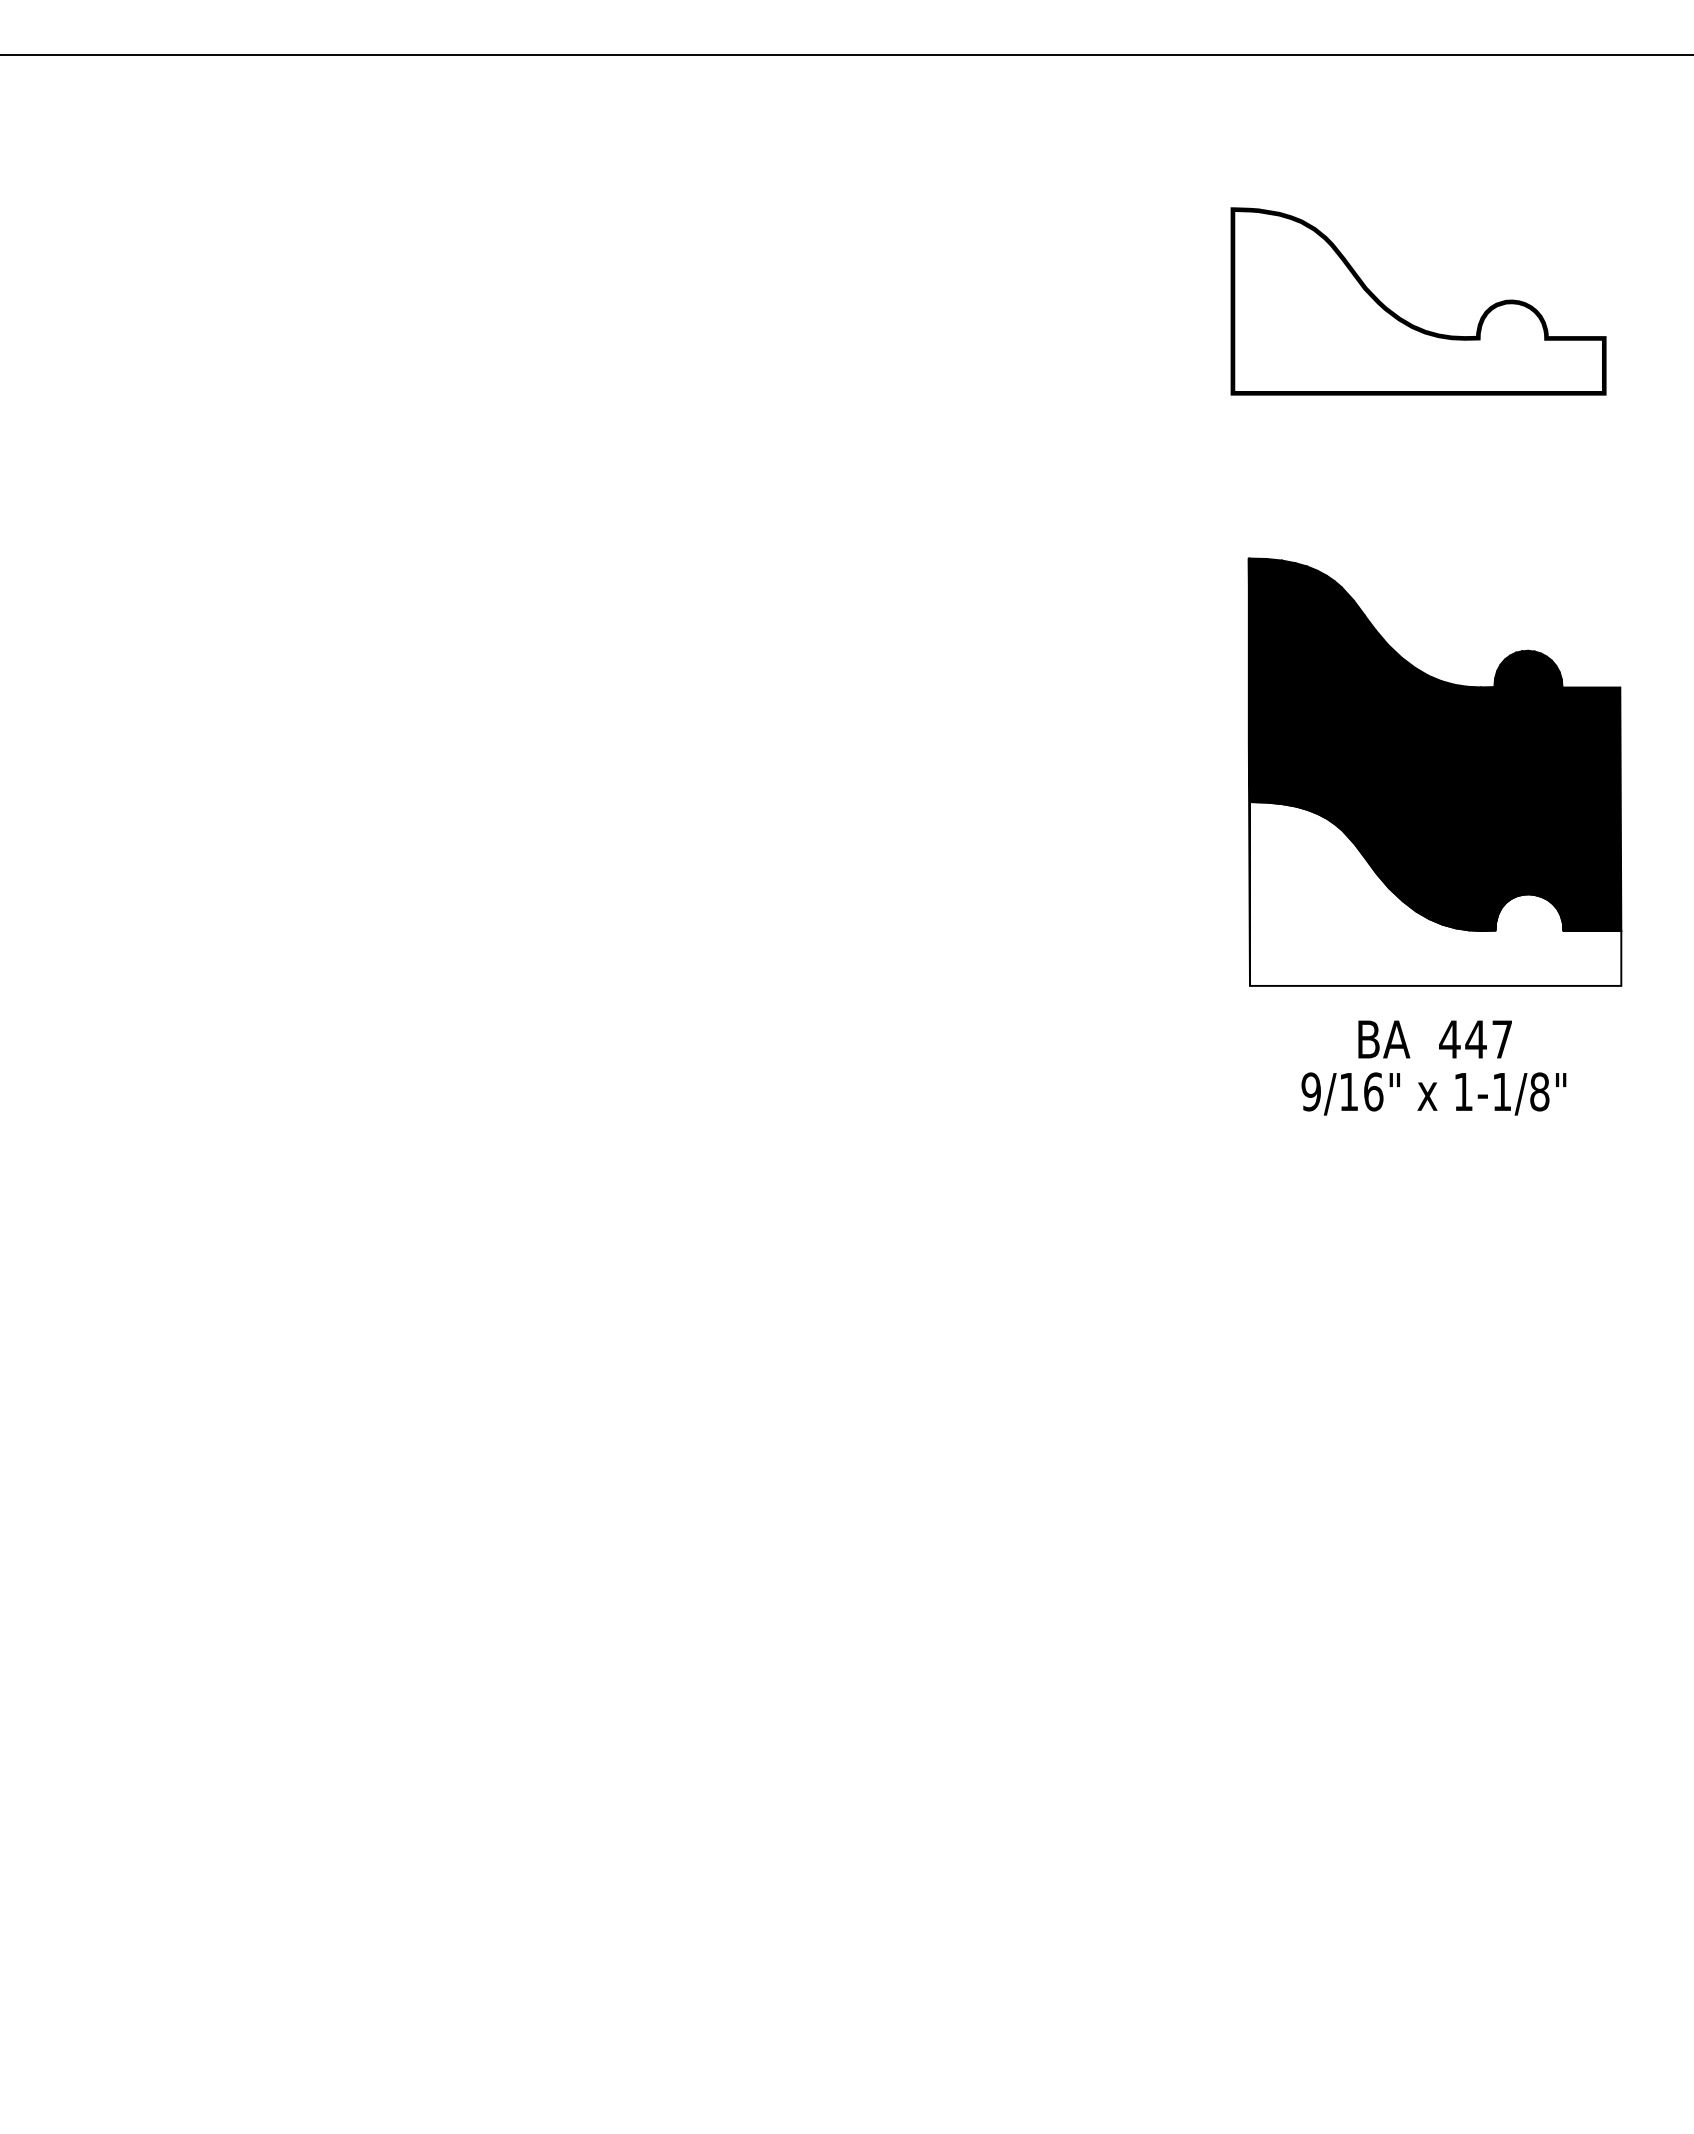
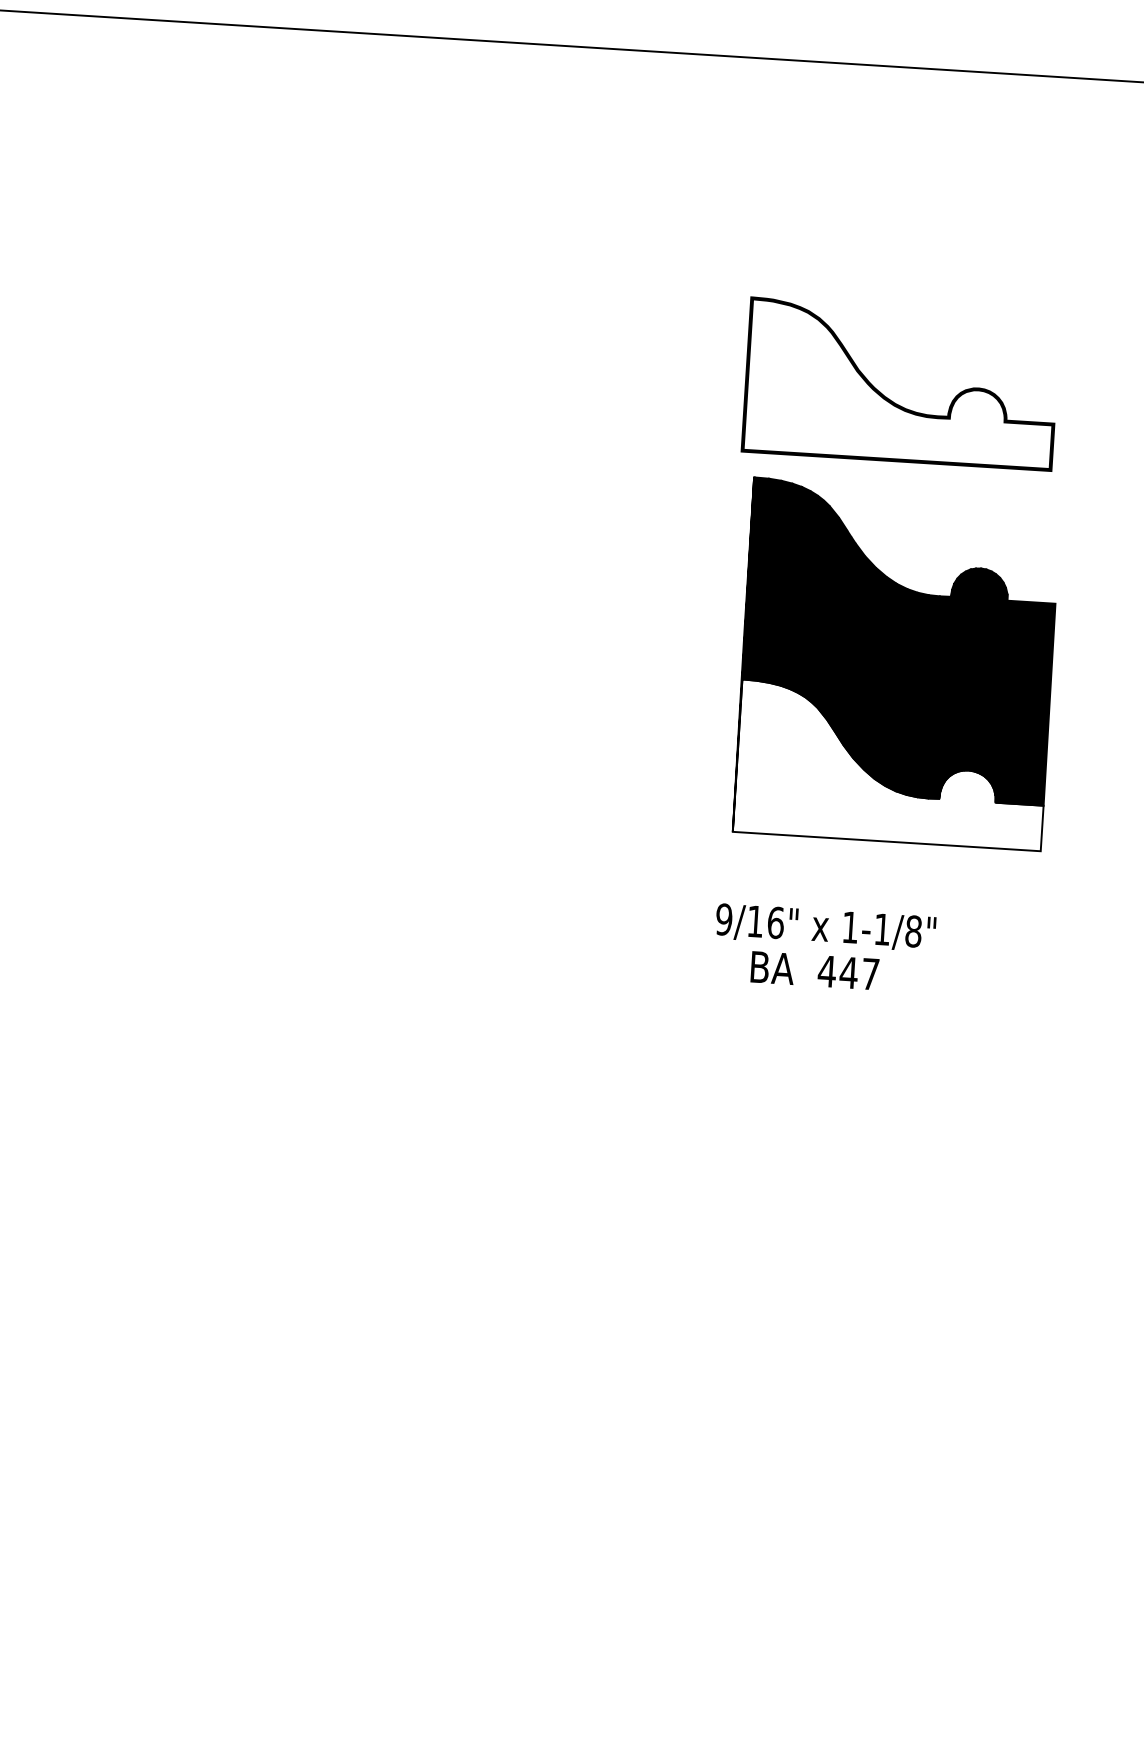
part: (1408, 321) -> (891, 400), moved
text: (1434, 1039) -> (814, 970), moved
text: (1433, 1093) -> (825, 927), moved

